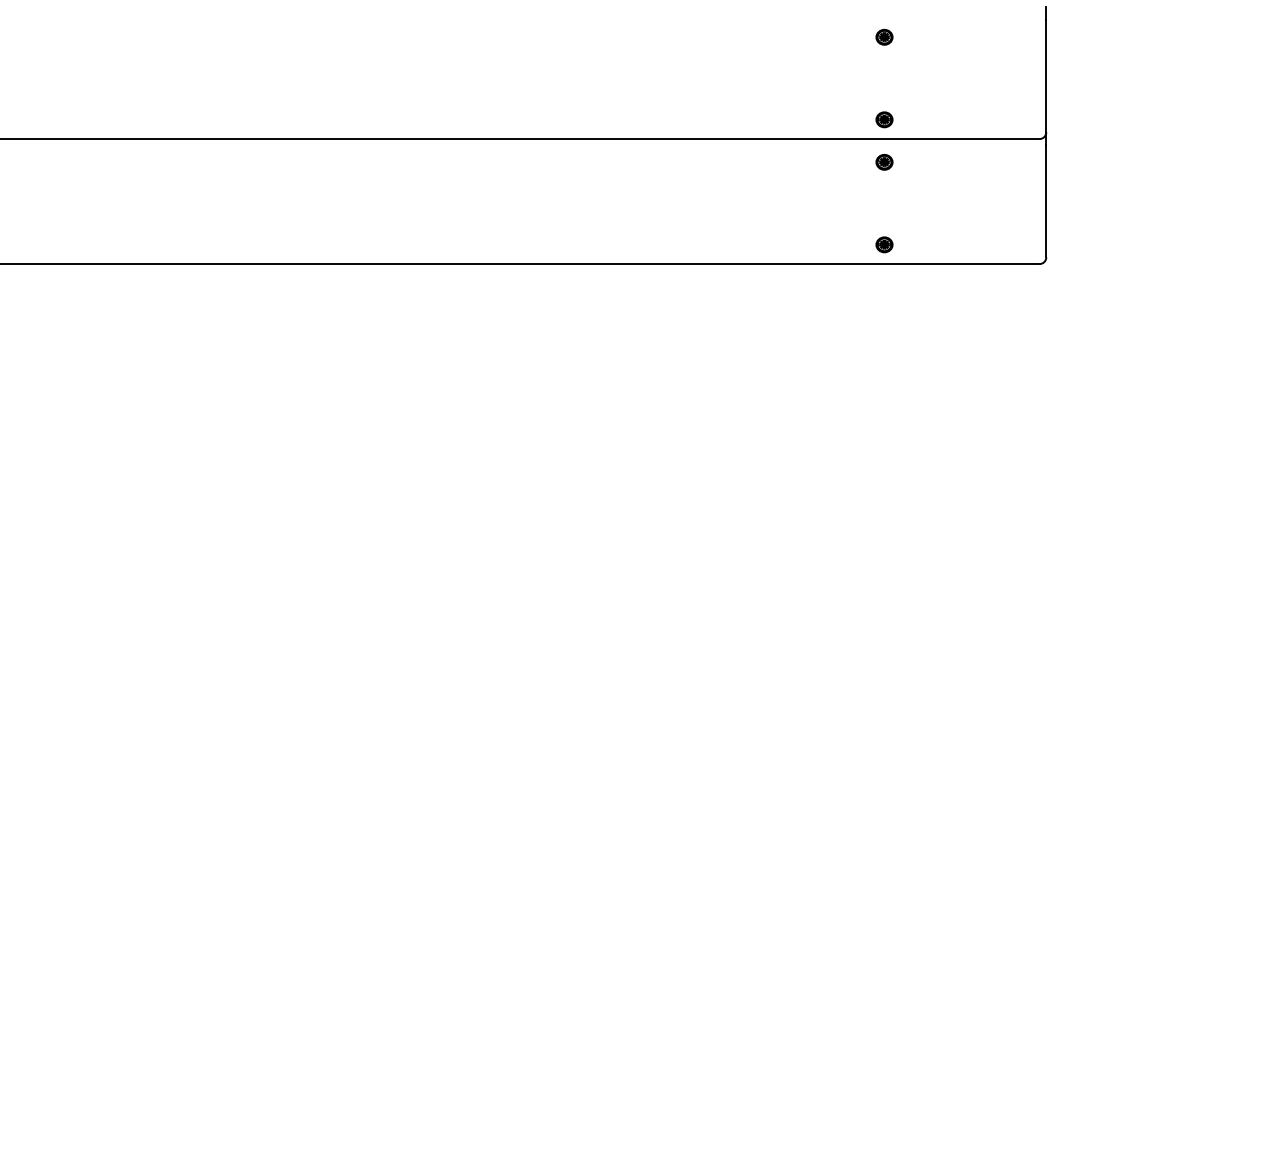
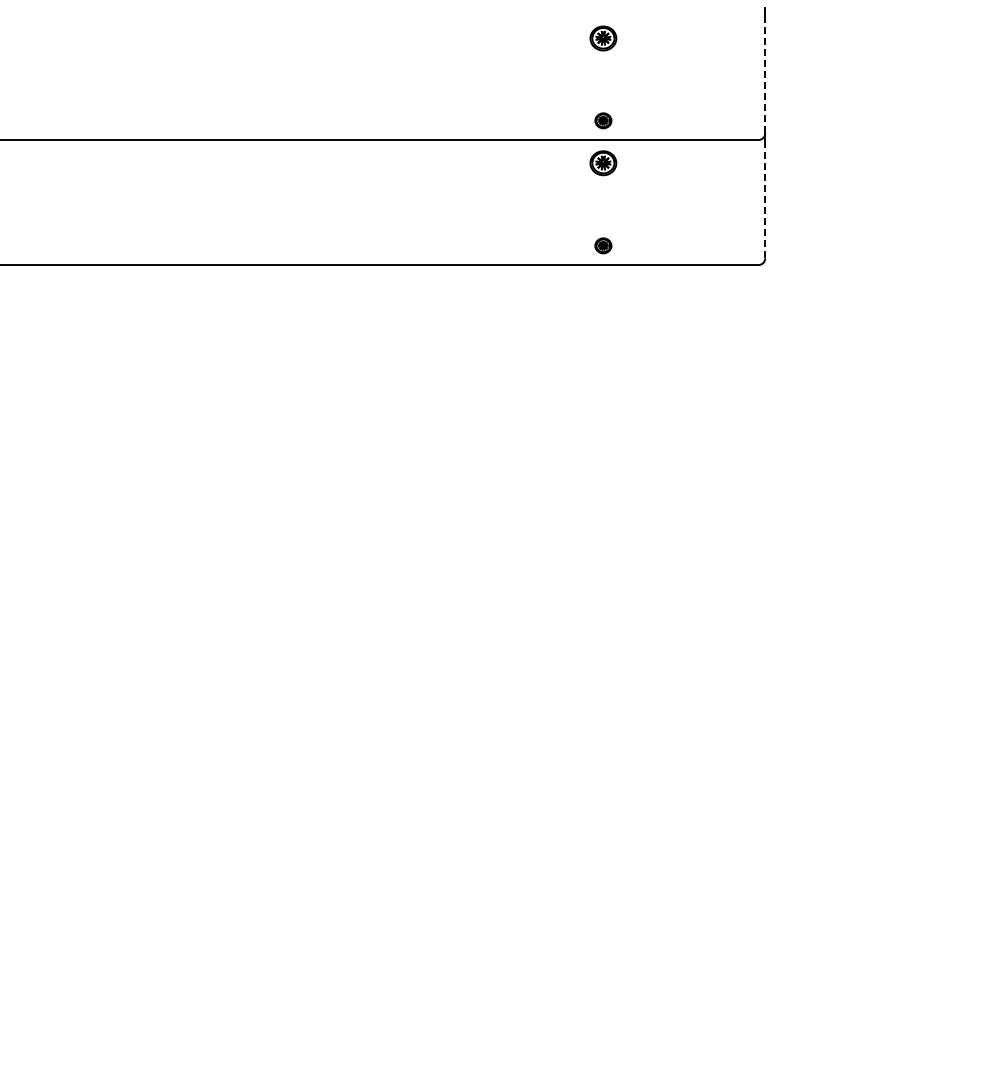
part: (884, 36) -> (603, 37), size x1.6
line: (1046, 75) -> (765, 76), solid -> dashed
part: (884, 162) -> (603, 163), size x1.6
line: (1046, 200) -> (765, 201), solid -> dashed

